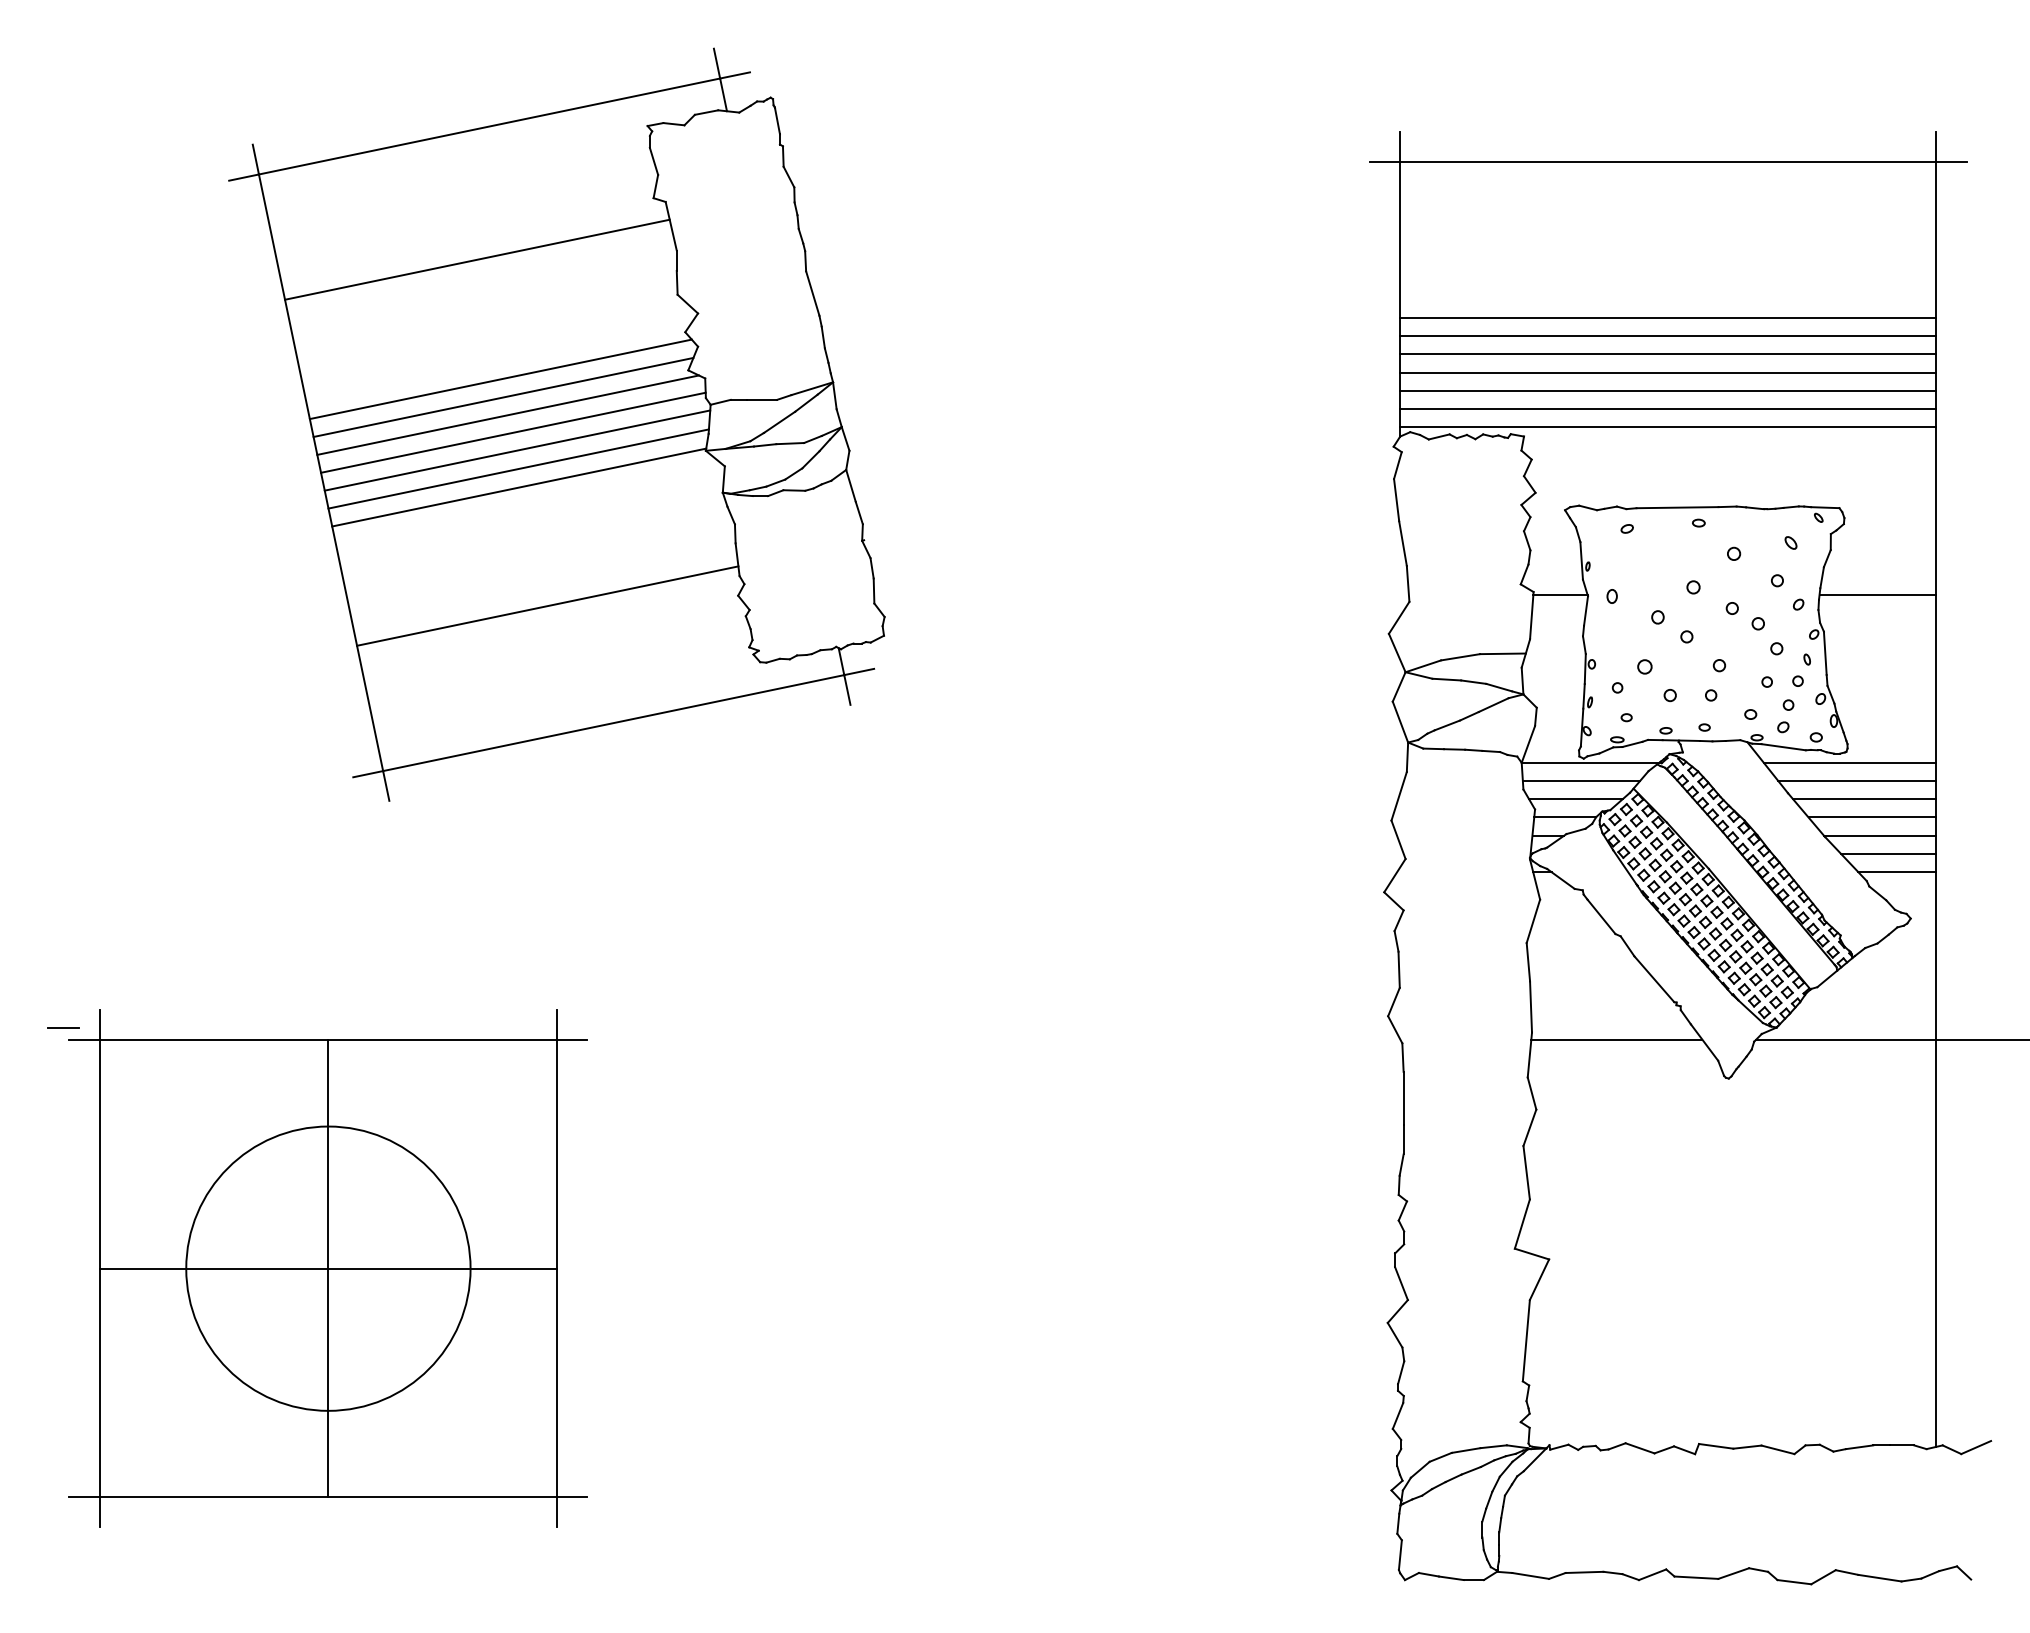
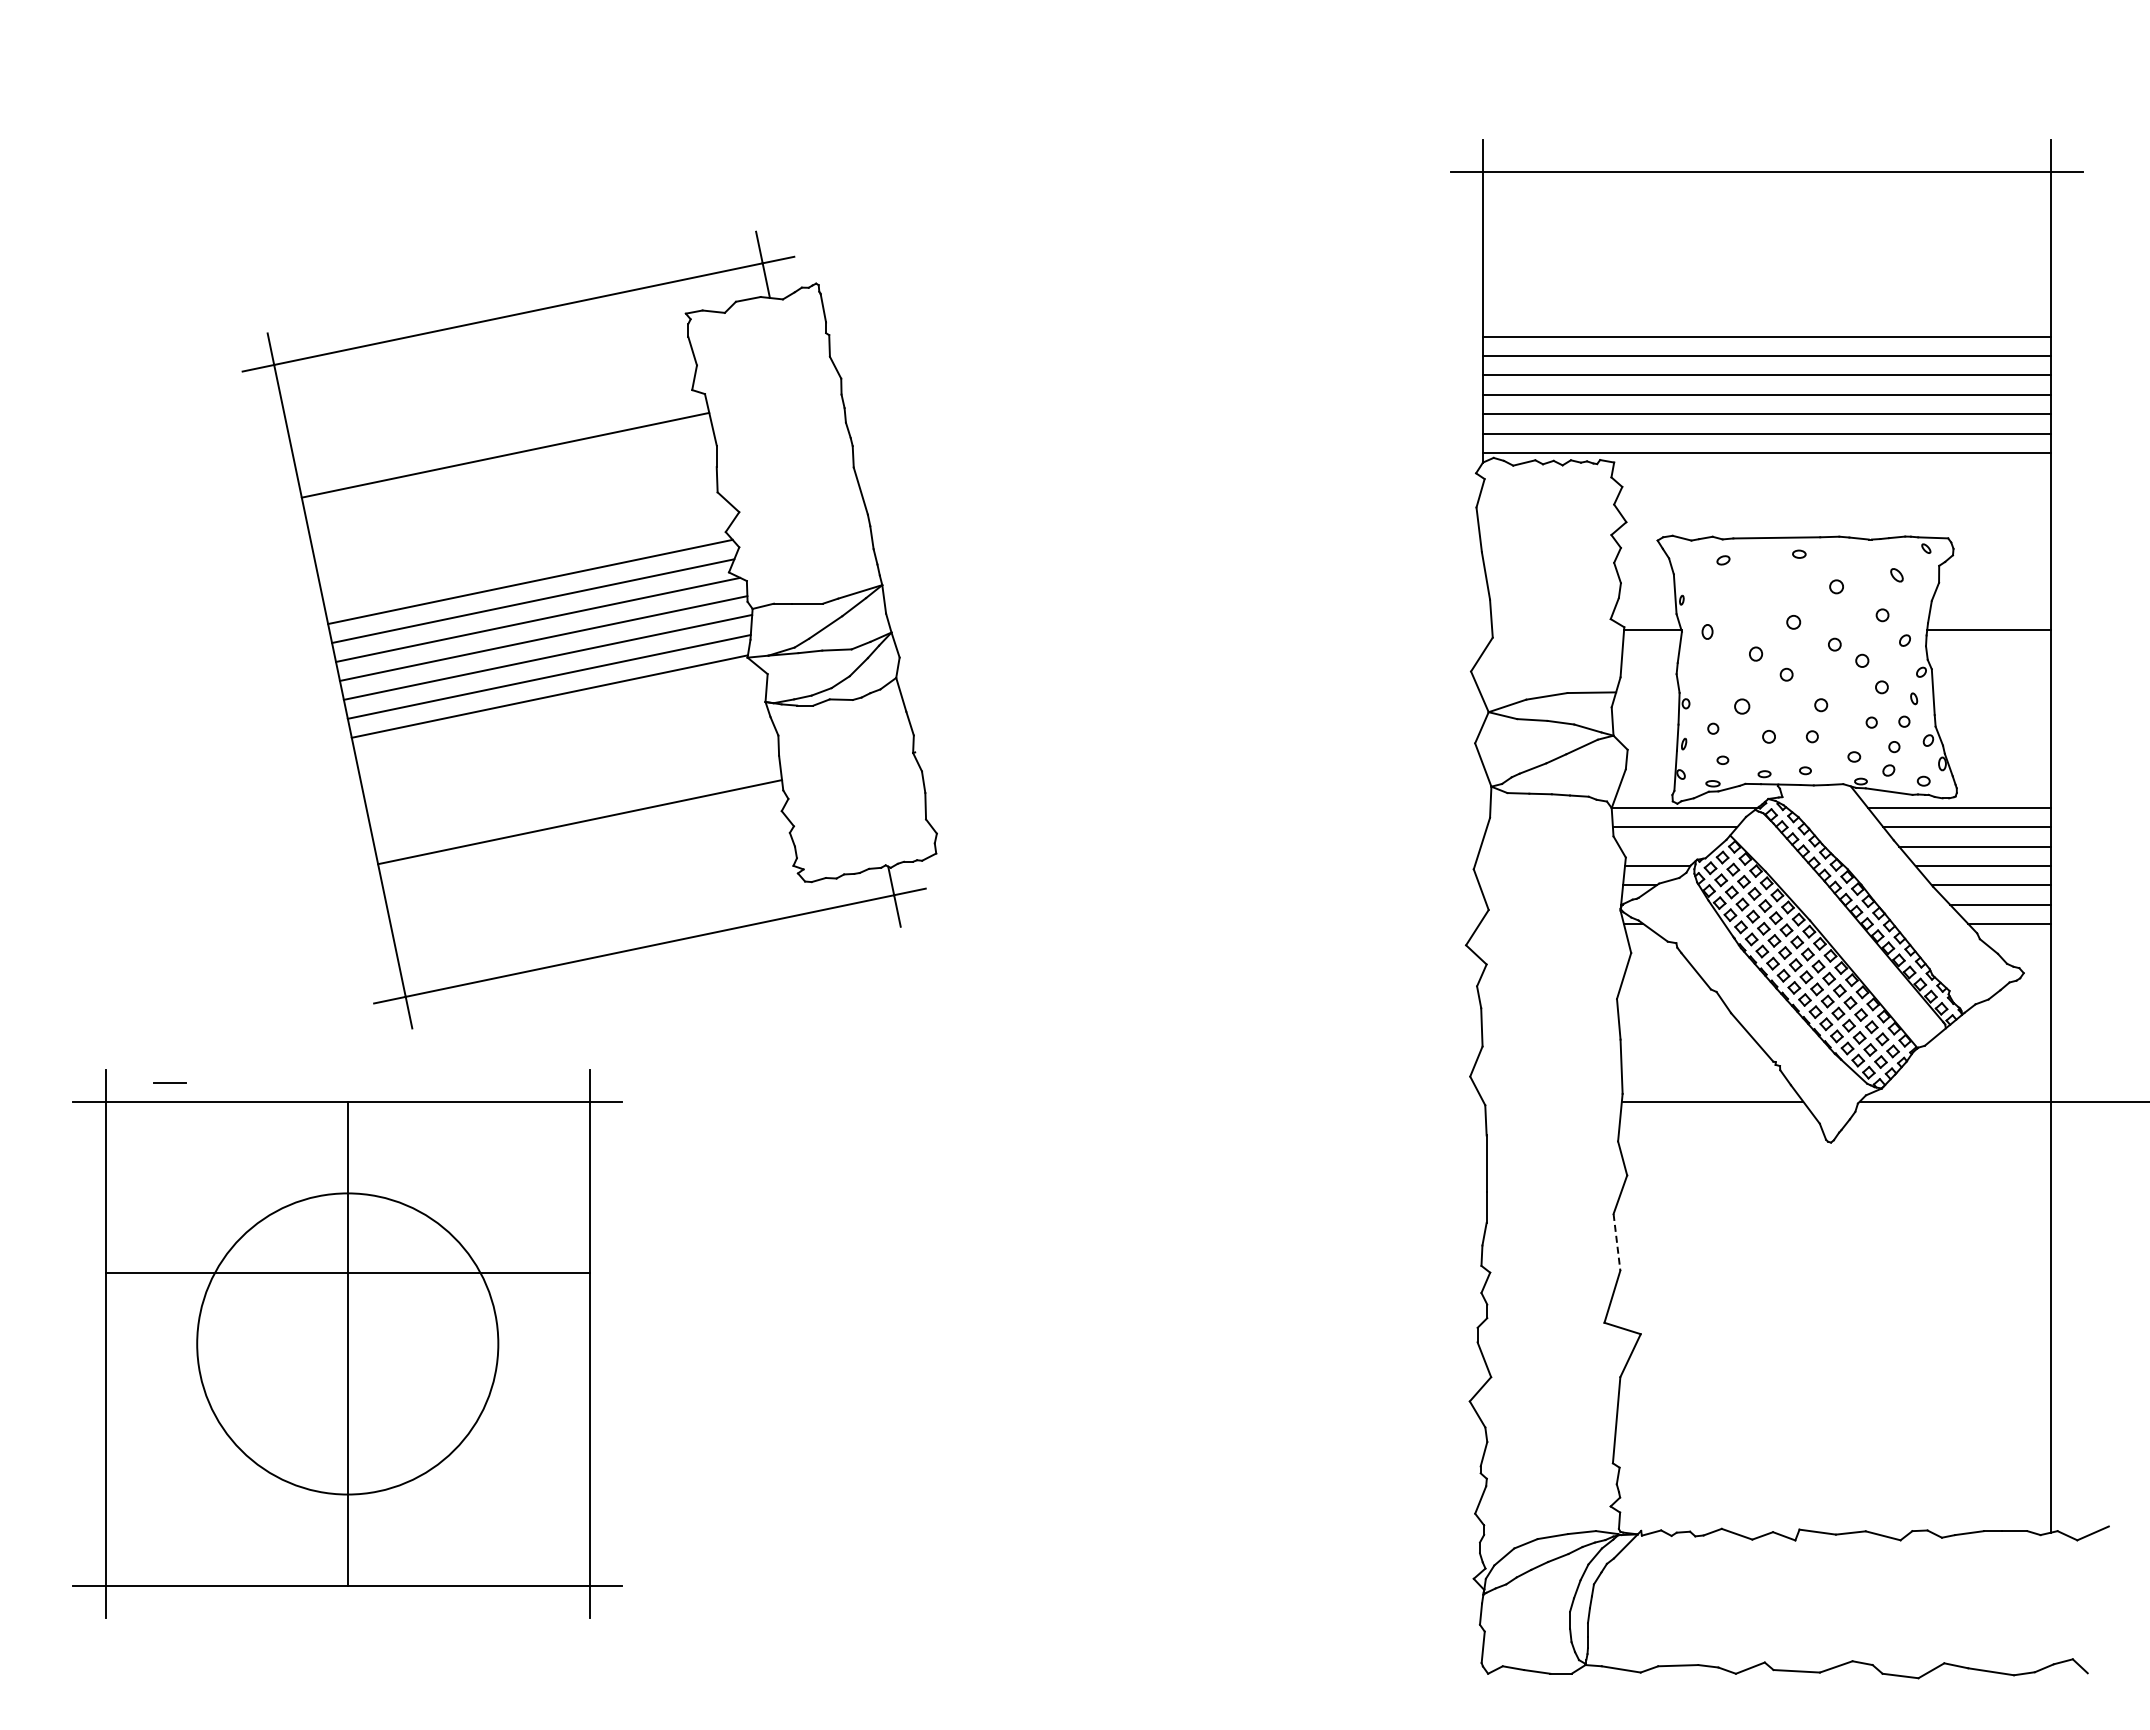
part: (556, 424) -> (589, 629), moved
line: (1575, 799) -> (1668, 846), removed
line: (62, 1027) -> (169, 1082), moved
line: (1526, 1172) -> (1616, 1242), solid -> dashed
line: (328, 1268) -> (347, 1272), moved

